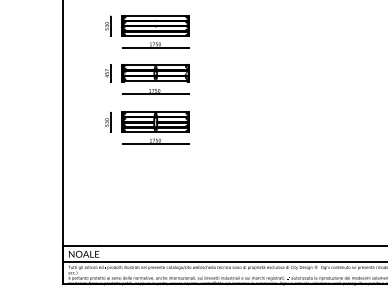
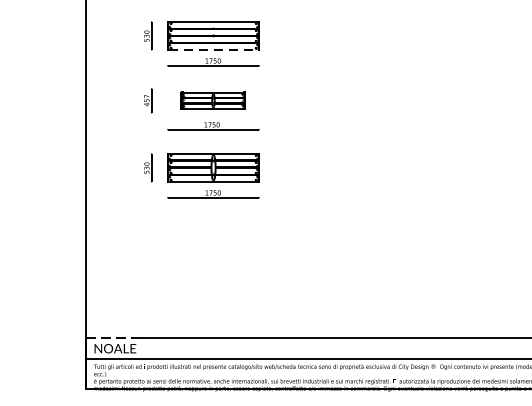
line: (155, 36) -> (213, 50), solid -> dashed
part: (155, 73) -> (213, 100), size x0.7
line: (81, 246) -> (111, 338), solid -> dashed

